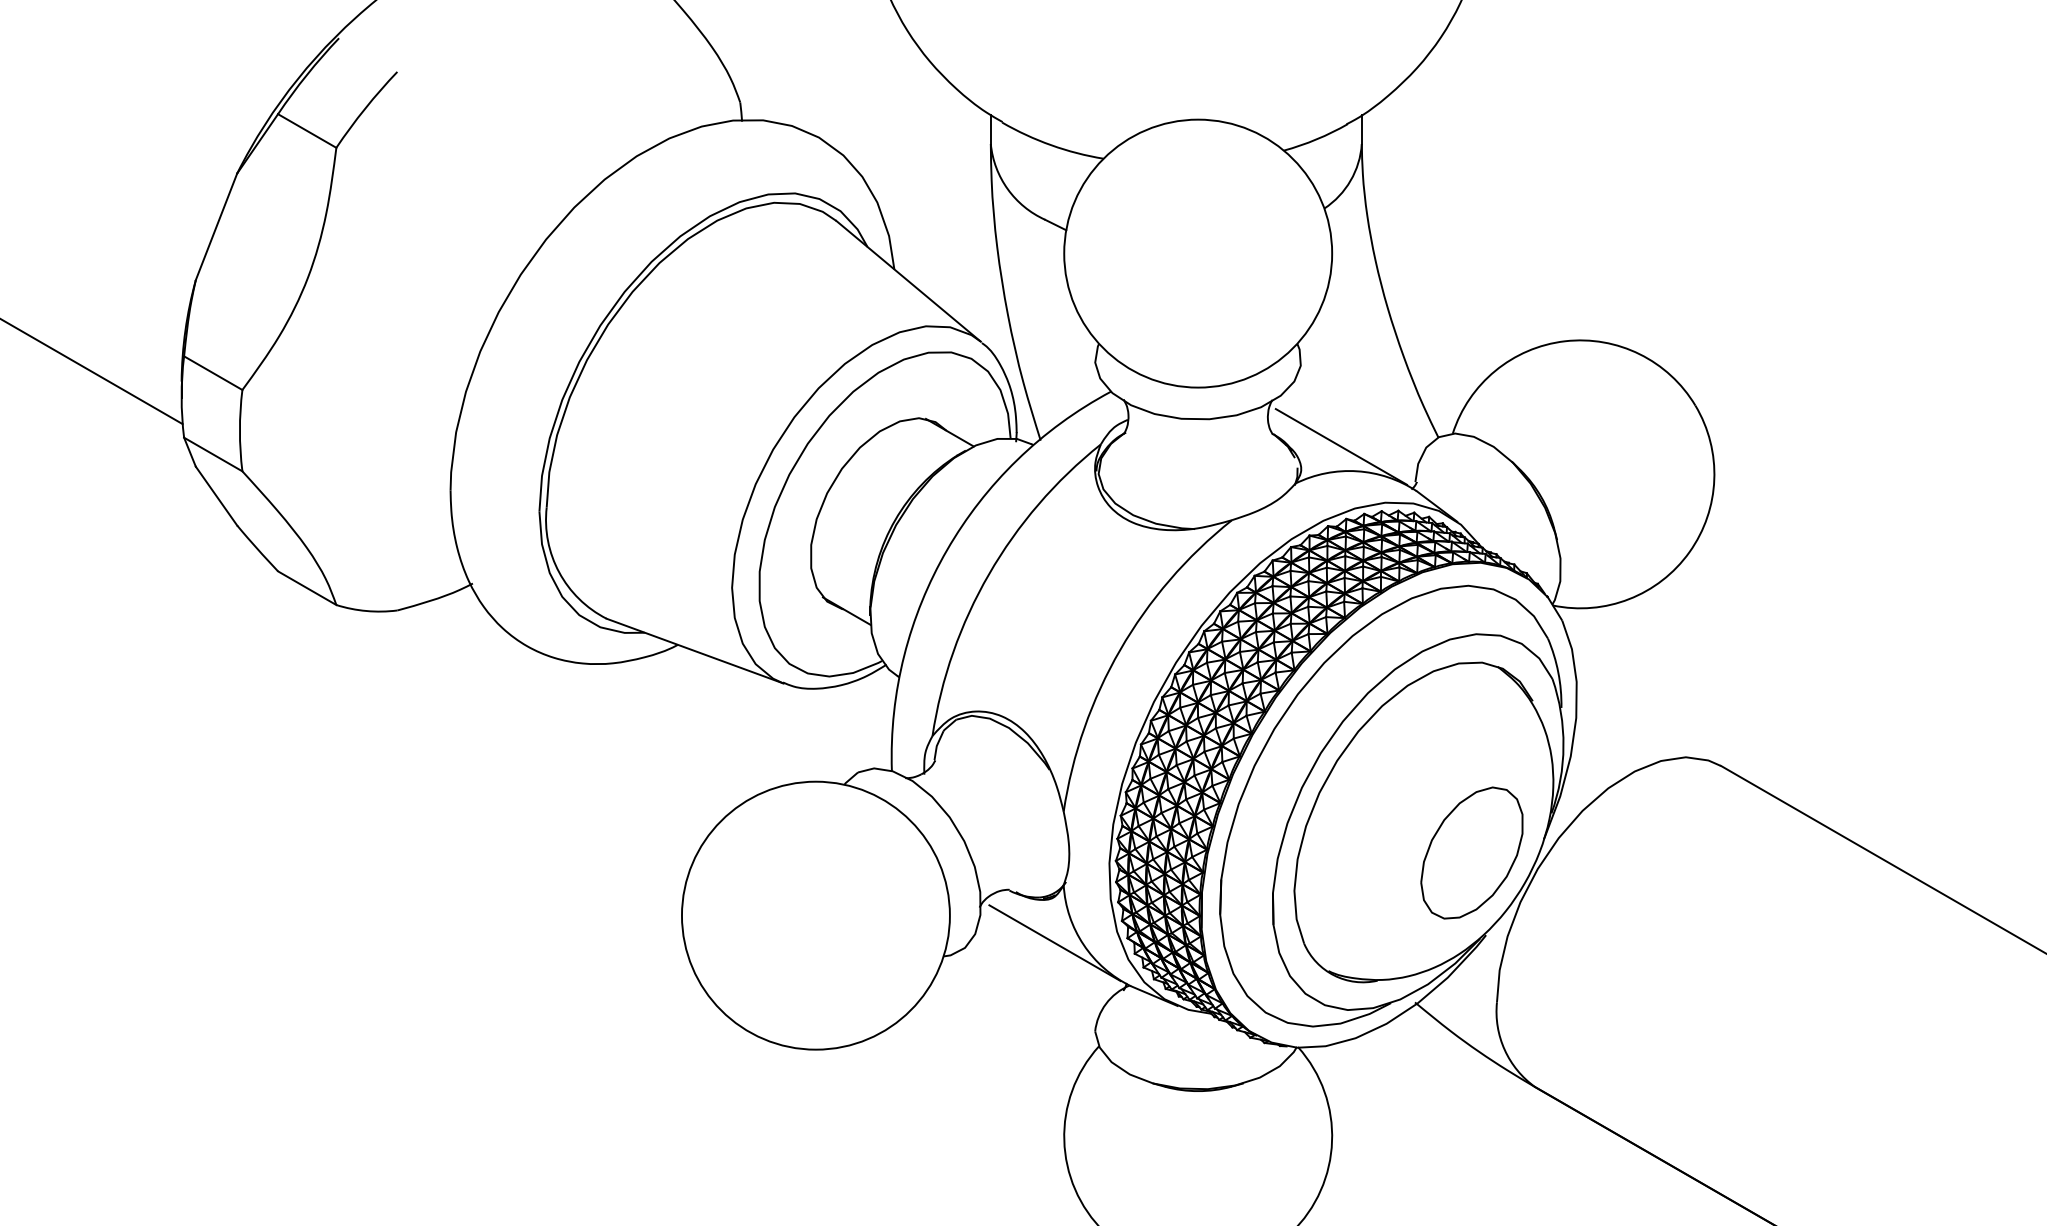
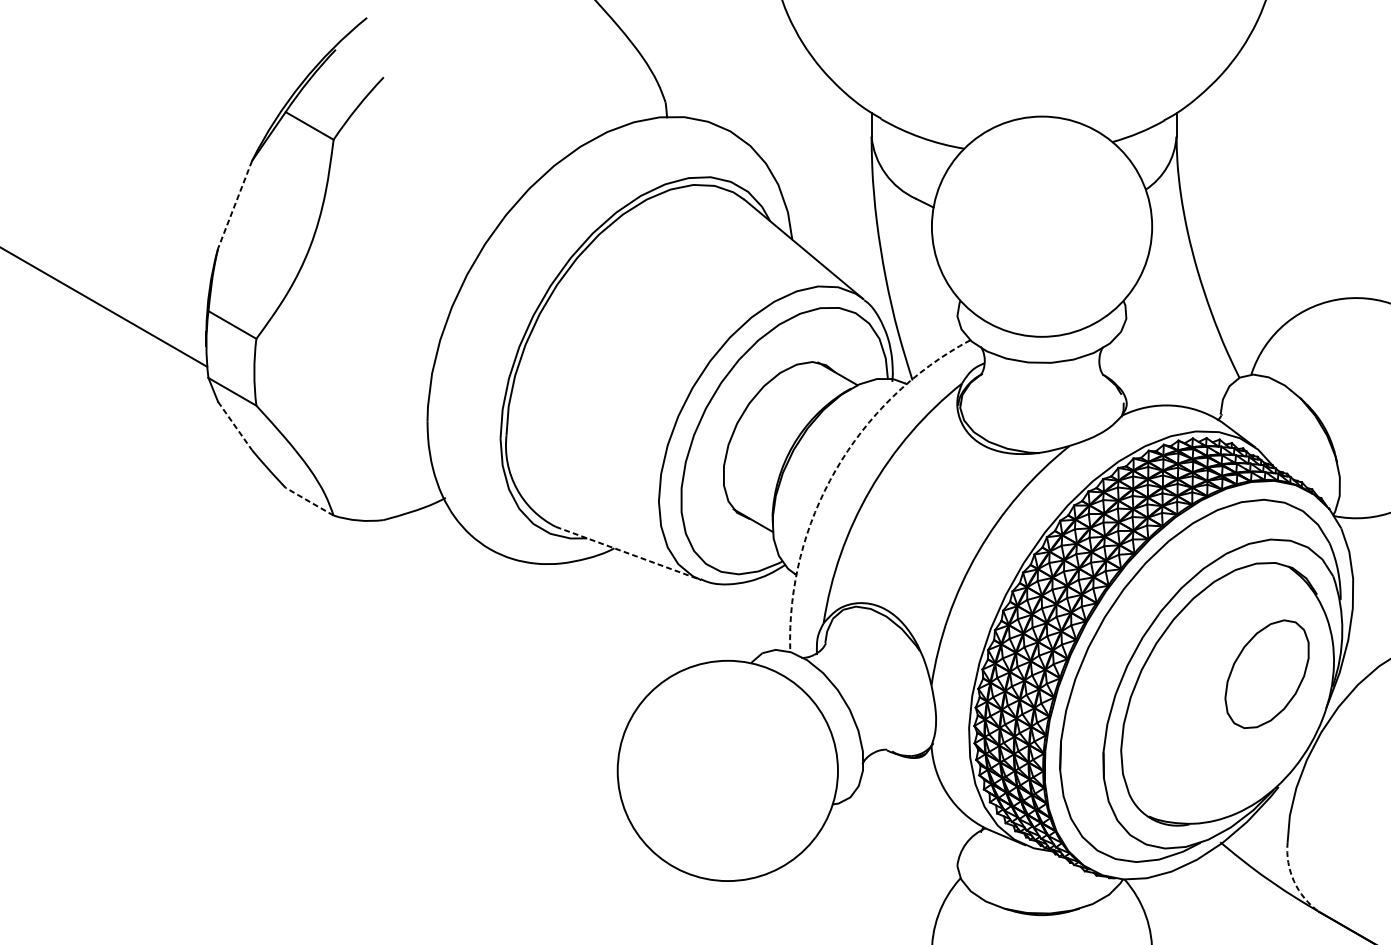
line: (216, 227) -> (235, 205), solid -> dashed
line: (1341, 446) -> (1159, 385), removed
line: (216, 496) -> (235, 426), solid -> dashed
arc: (947, 550) -> (835, 470), solid -> dashed
line: (307, 588) -> (309, 501), solid -> dashed
line: (695, 651) -> (628, 553), solid -> dashed
part: (1471, 852) -> (1266, 673), moved
line: (1054, 943) -> (923, 793), removed
arc: (1504, 1049) -> (1293, 880), solid -> dashed

